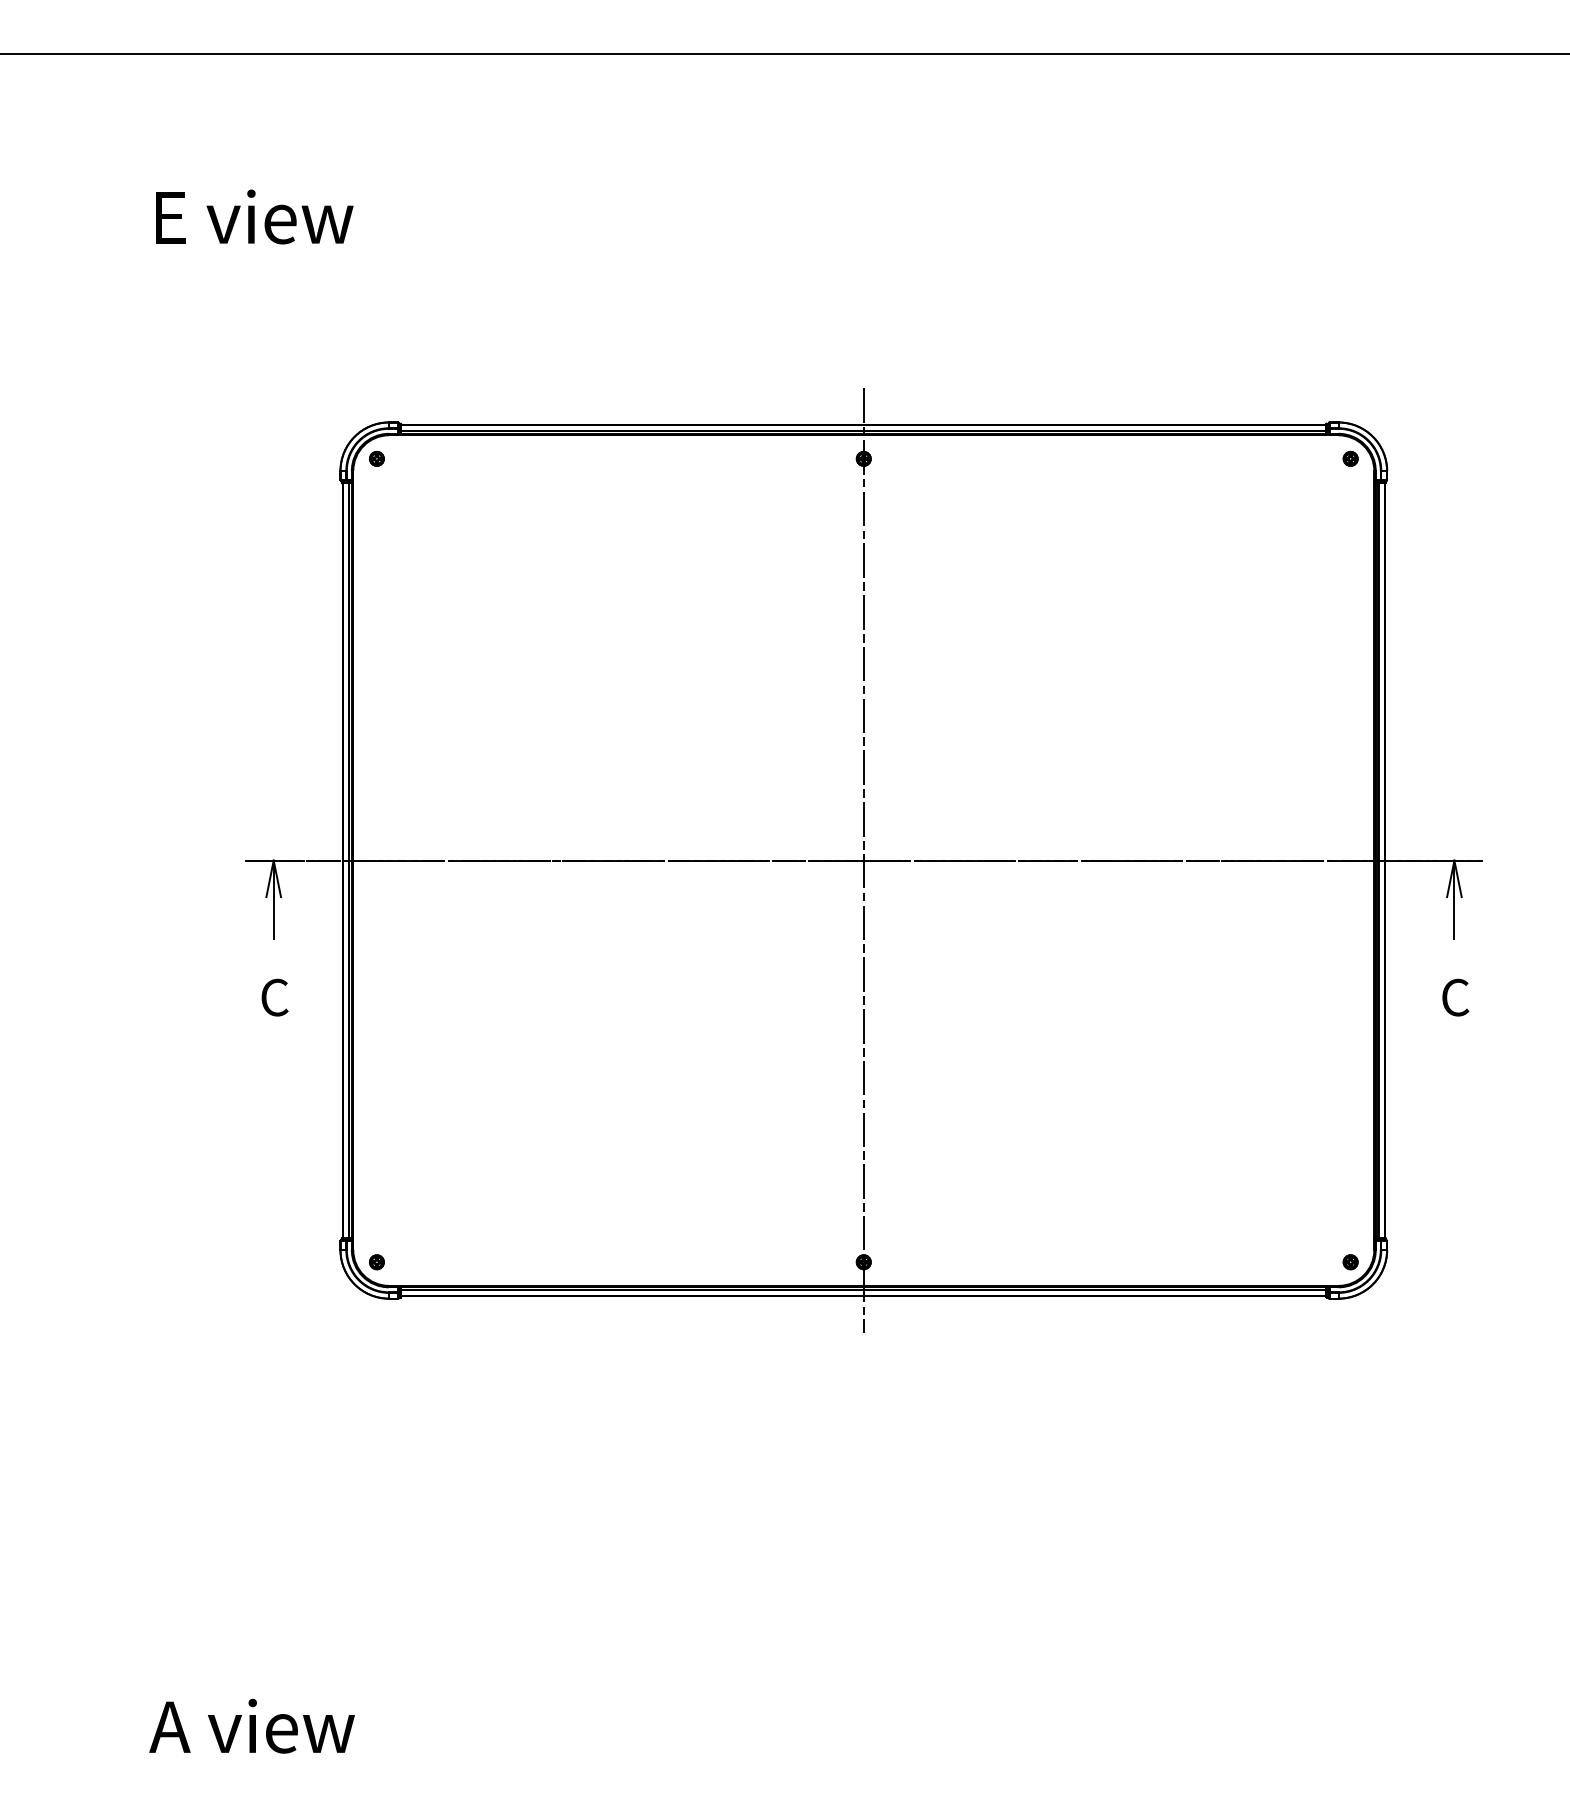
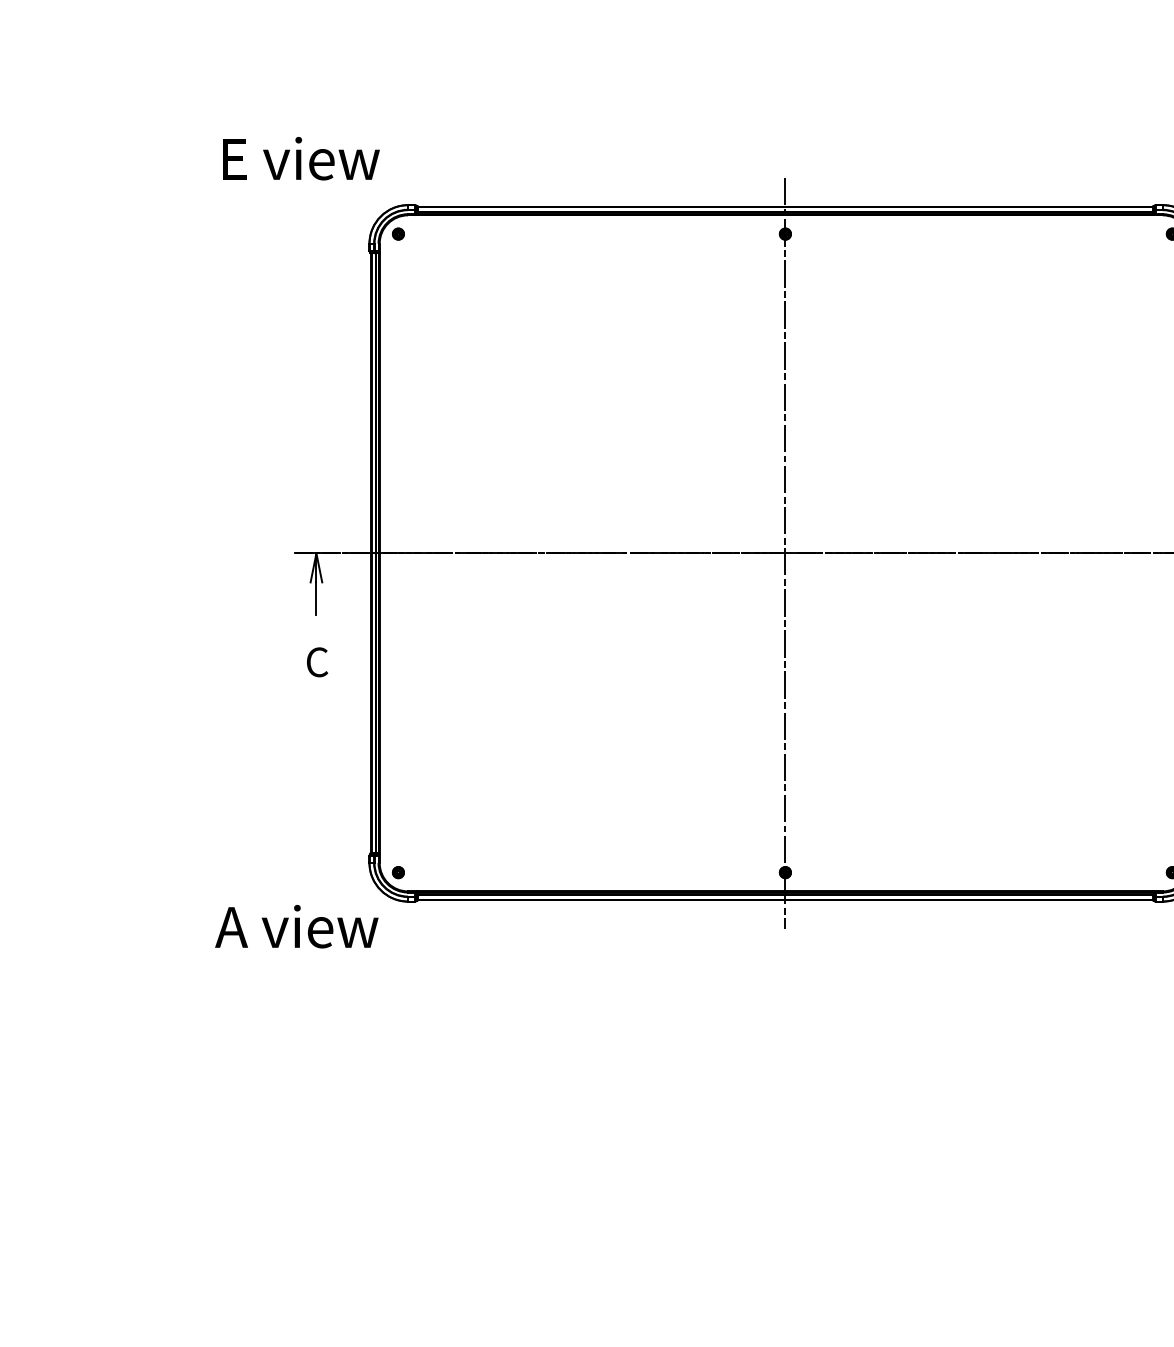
text: (254, 216) -> (301, 158), moved
text: (251, 1725) -> (296, 926), moved

